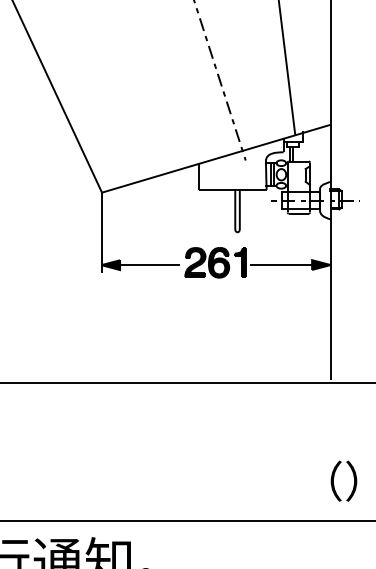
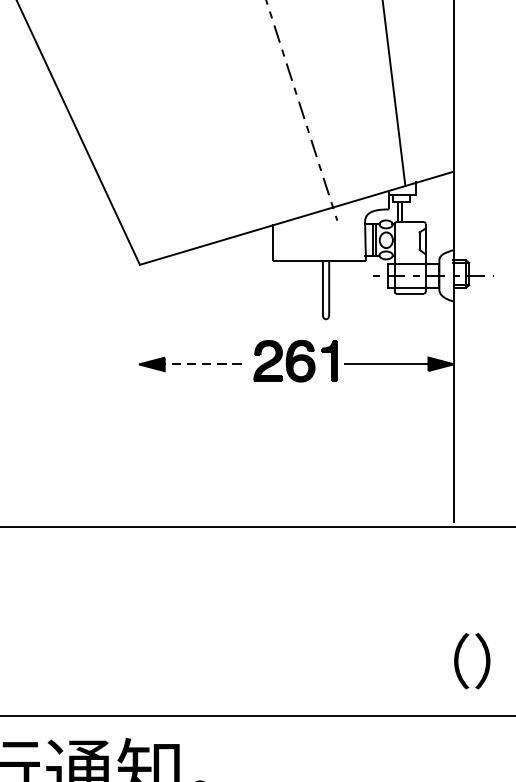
line: (101, 232) -> (139, 319), removed
line: (146, 265) -> (200, 364), solid -> dashed

